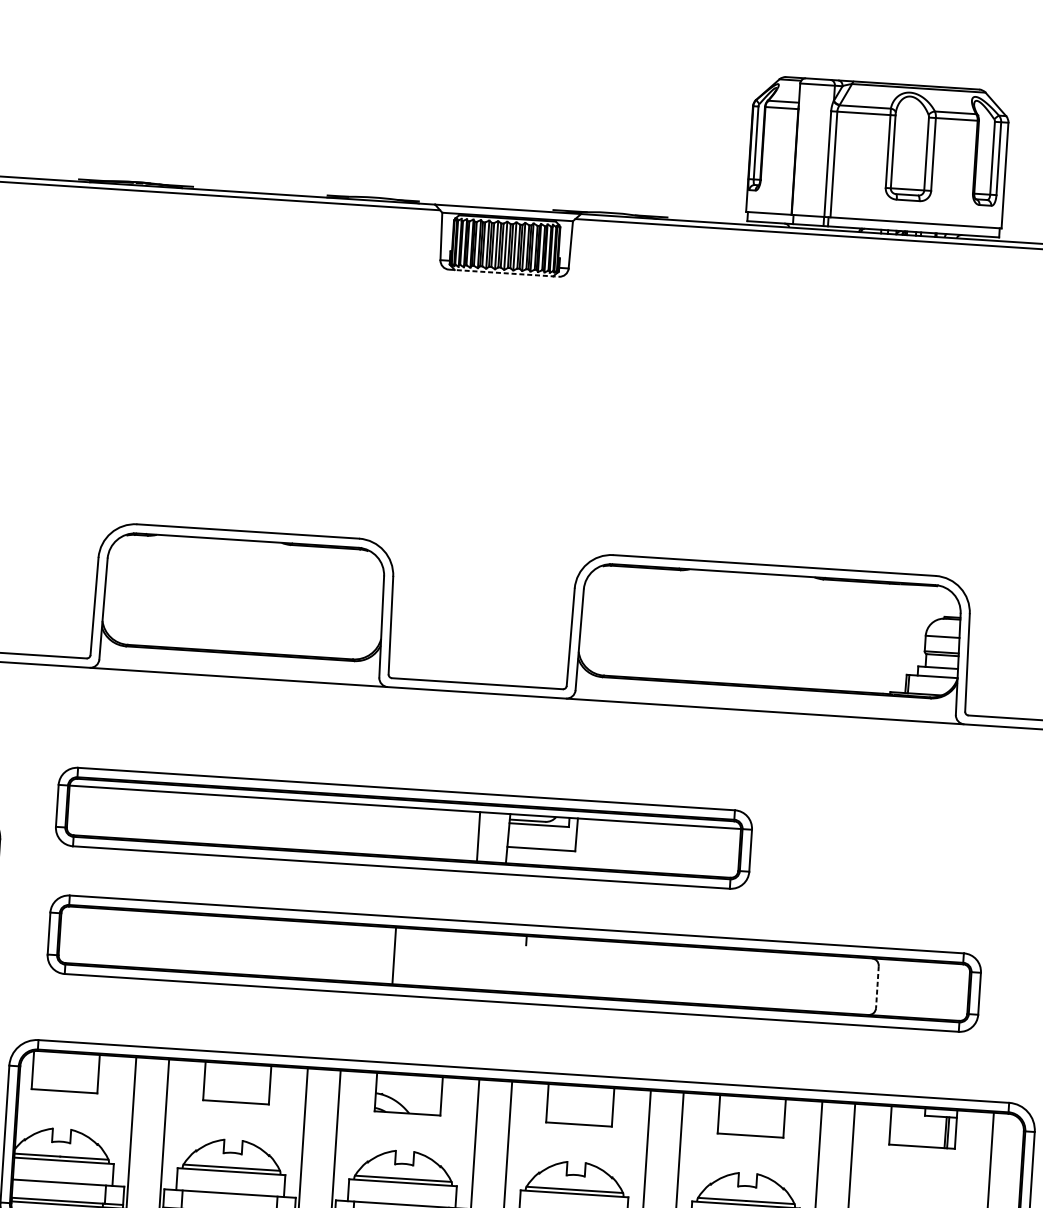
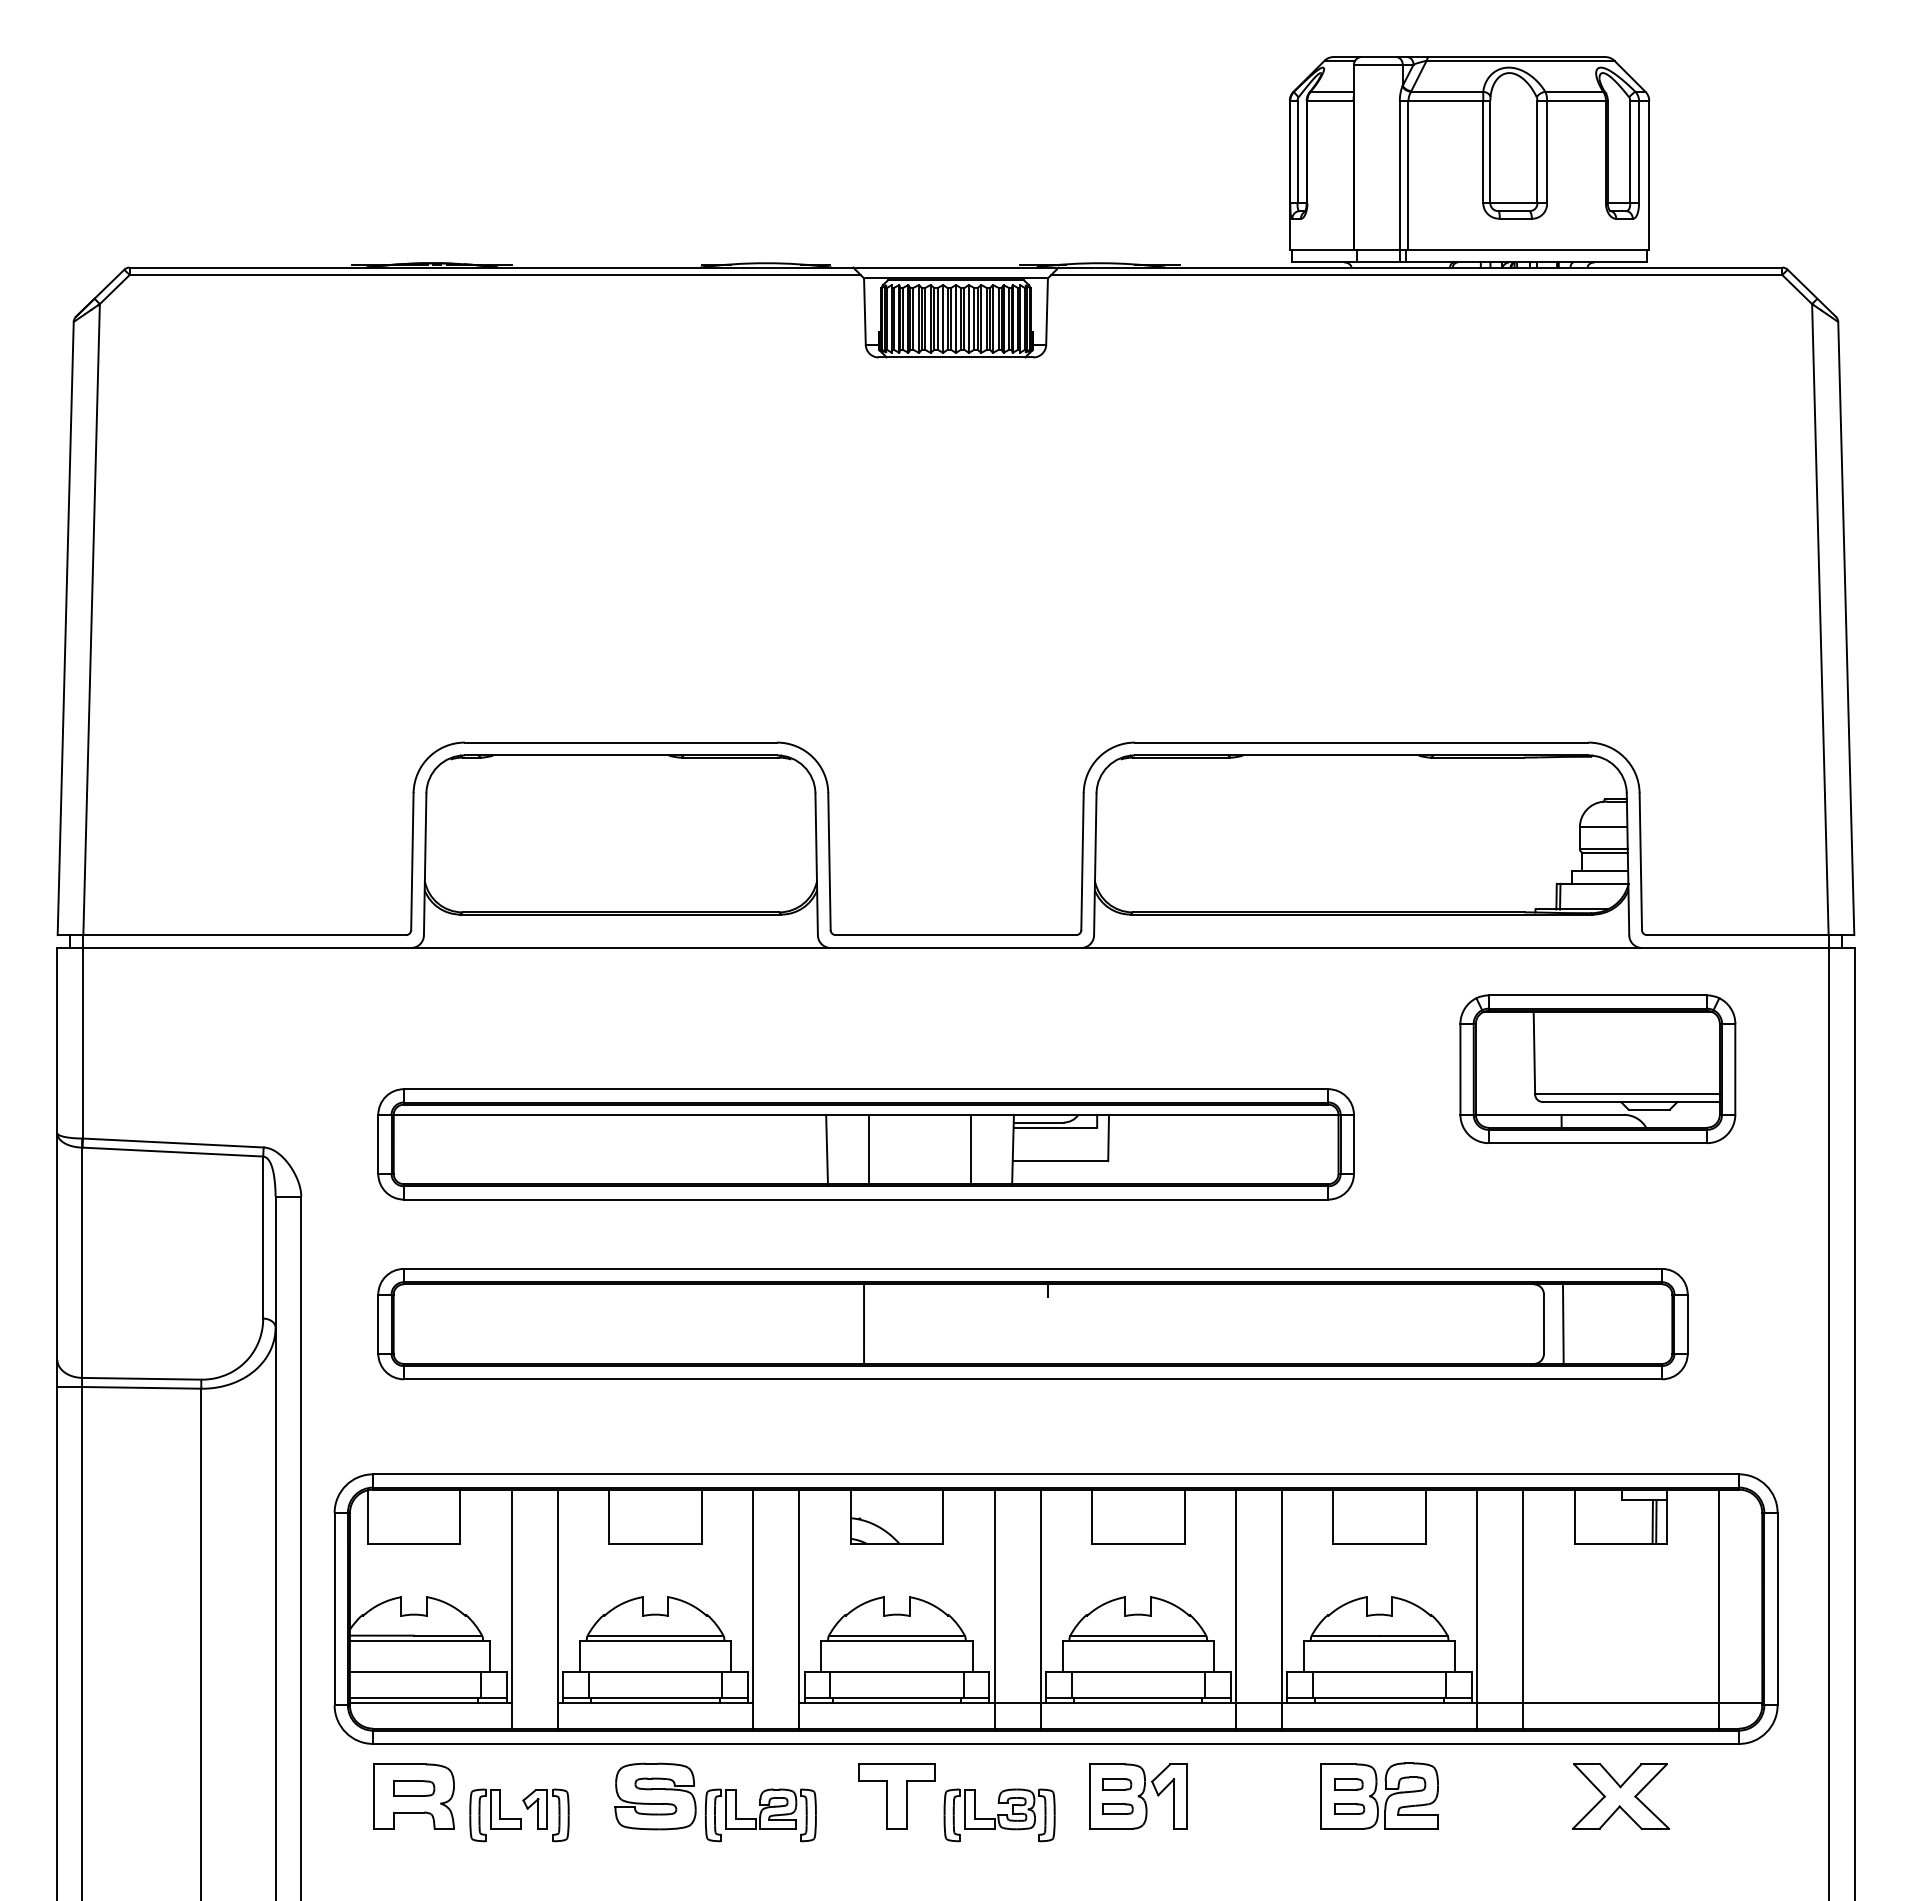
line: (504, 273) -> (956, 357), dashed -> solid
part: (927, 807) -> (1597, 1068), added
line: (375, 830) -> (826, 1149), added
line: (405, 832) -> (868, 1149), added
line: (877, 987) -> (1543, 1324), dashed -> solid
line: (890, 987) -> (1562, 1323), added

